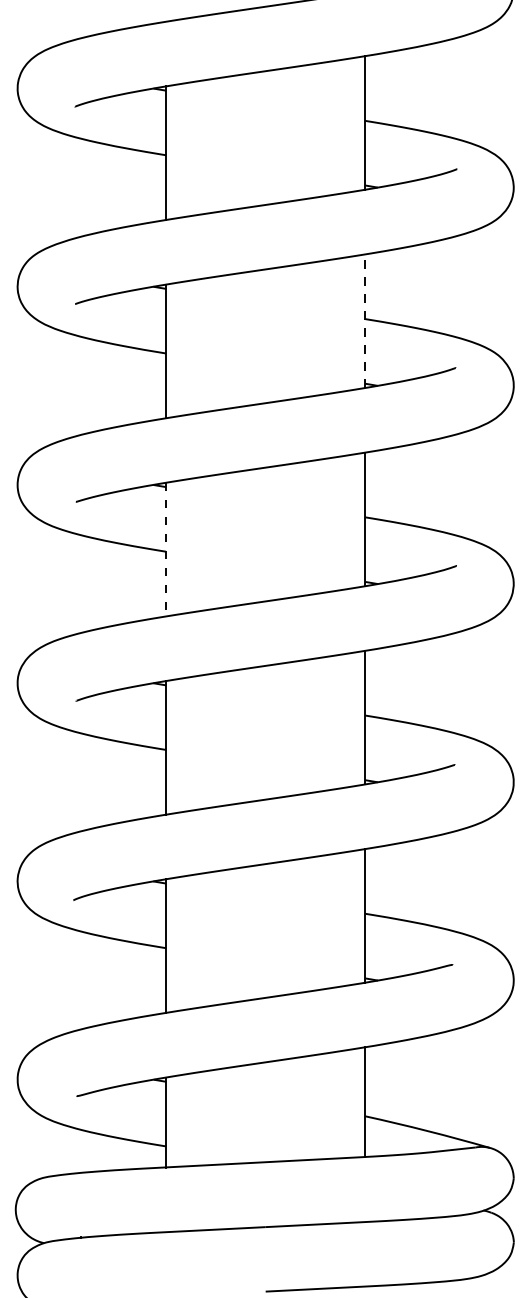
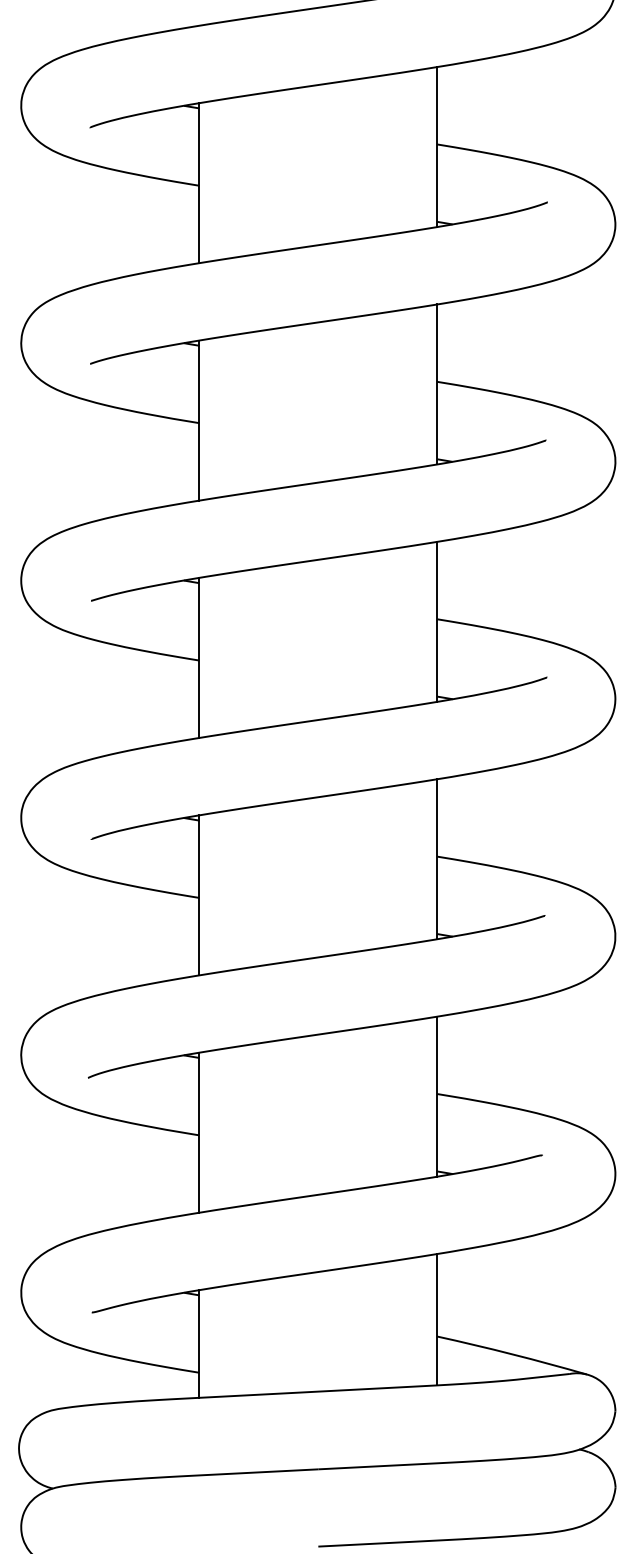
line: (364, 321) -> (436, 384), dashed -> solid
line: (166, 549) -> (199, 657), dashed -> solid

